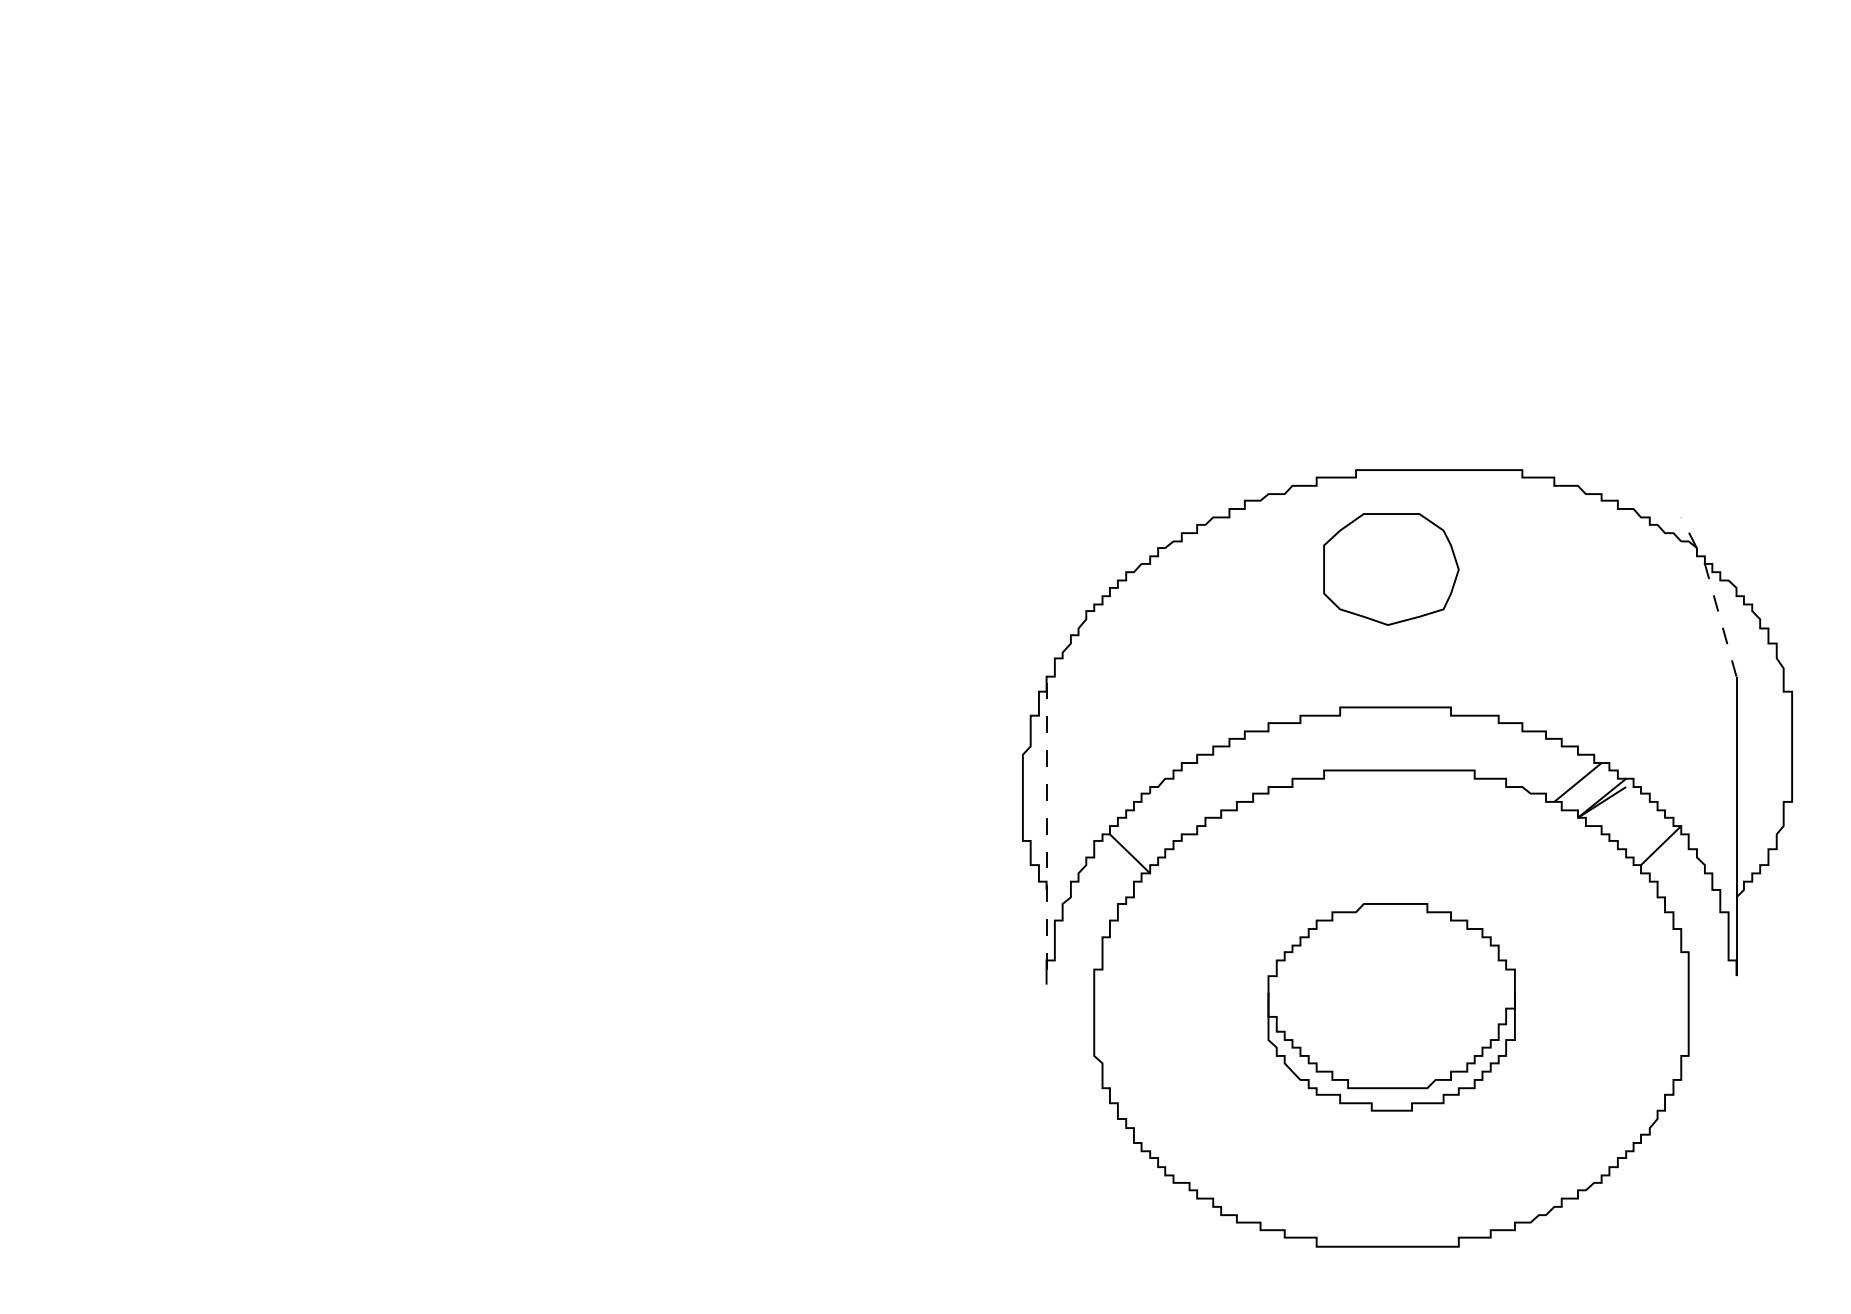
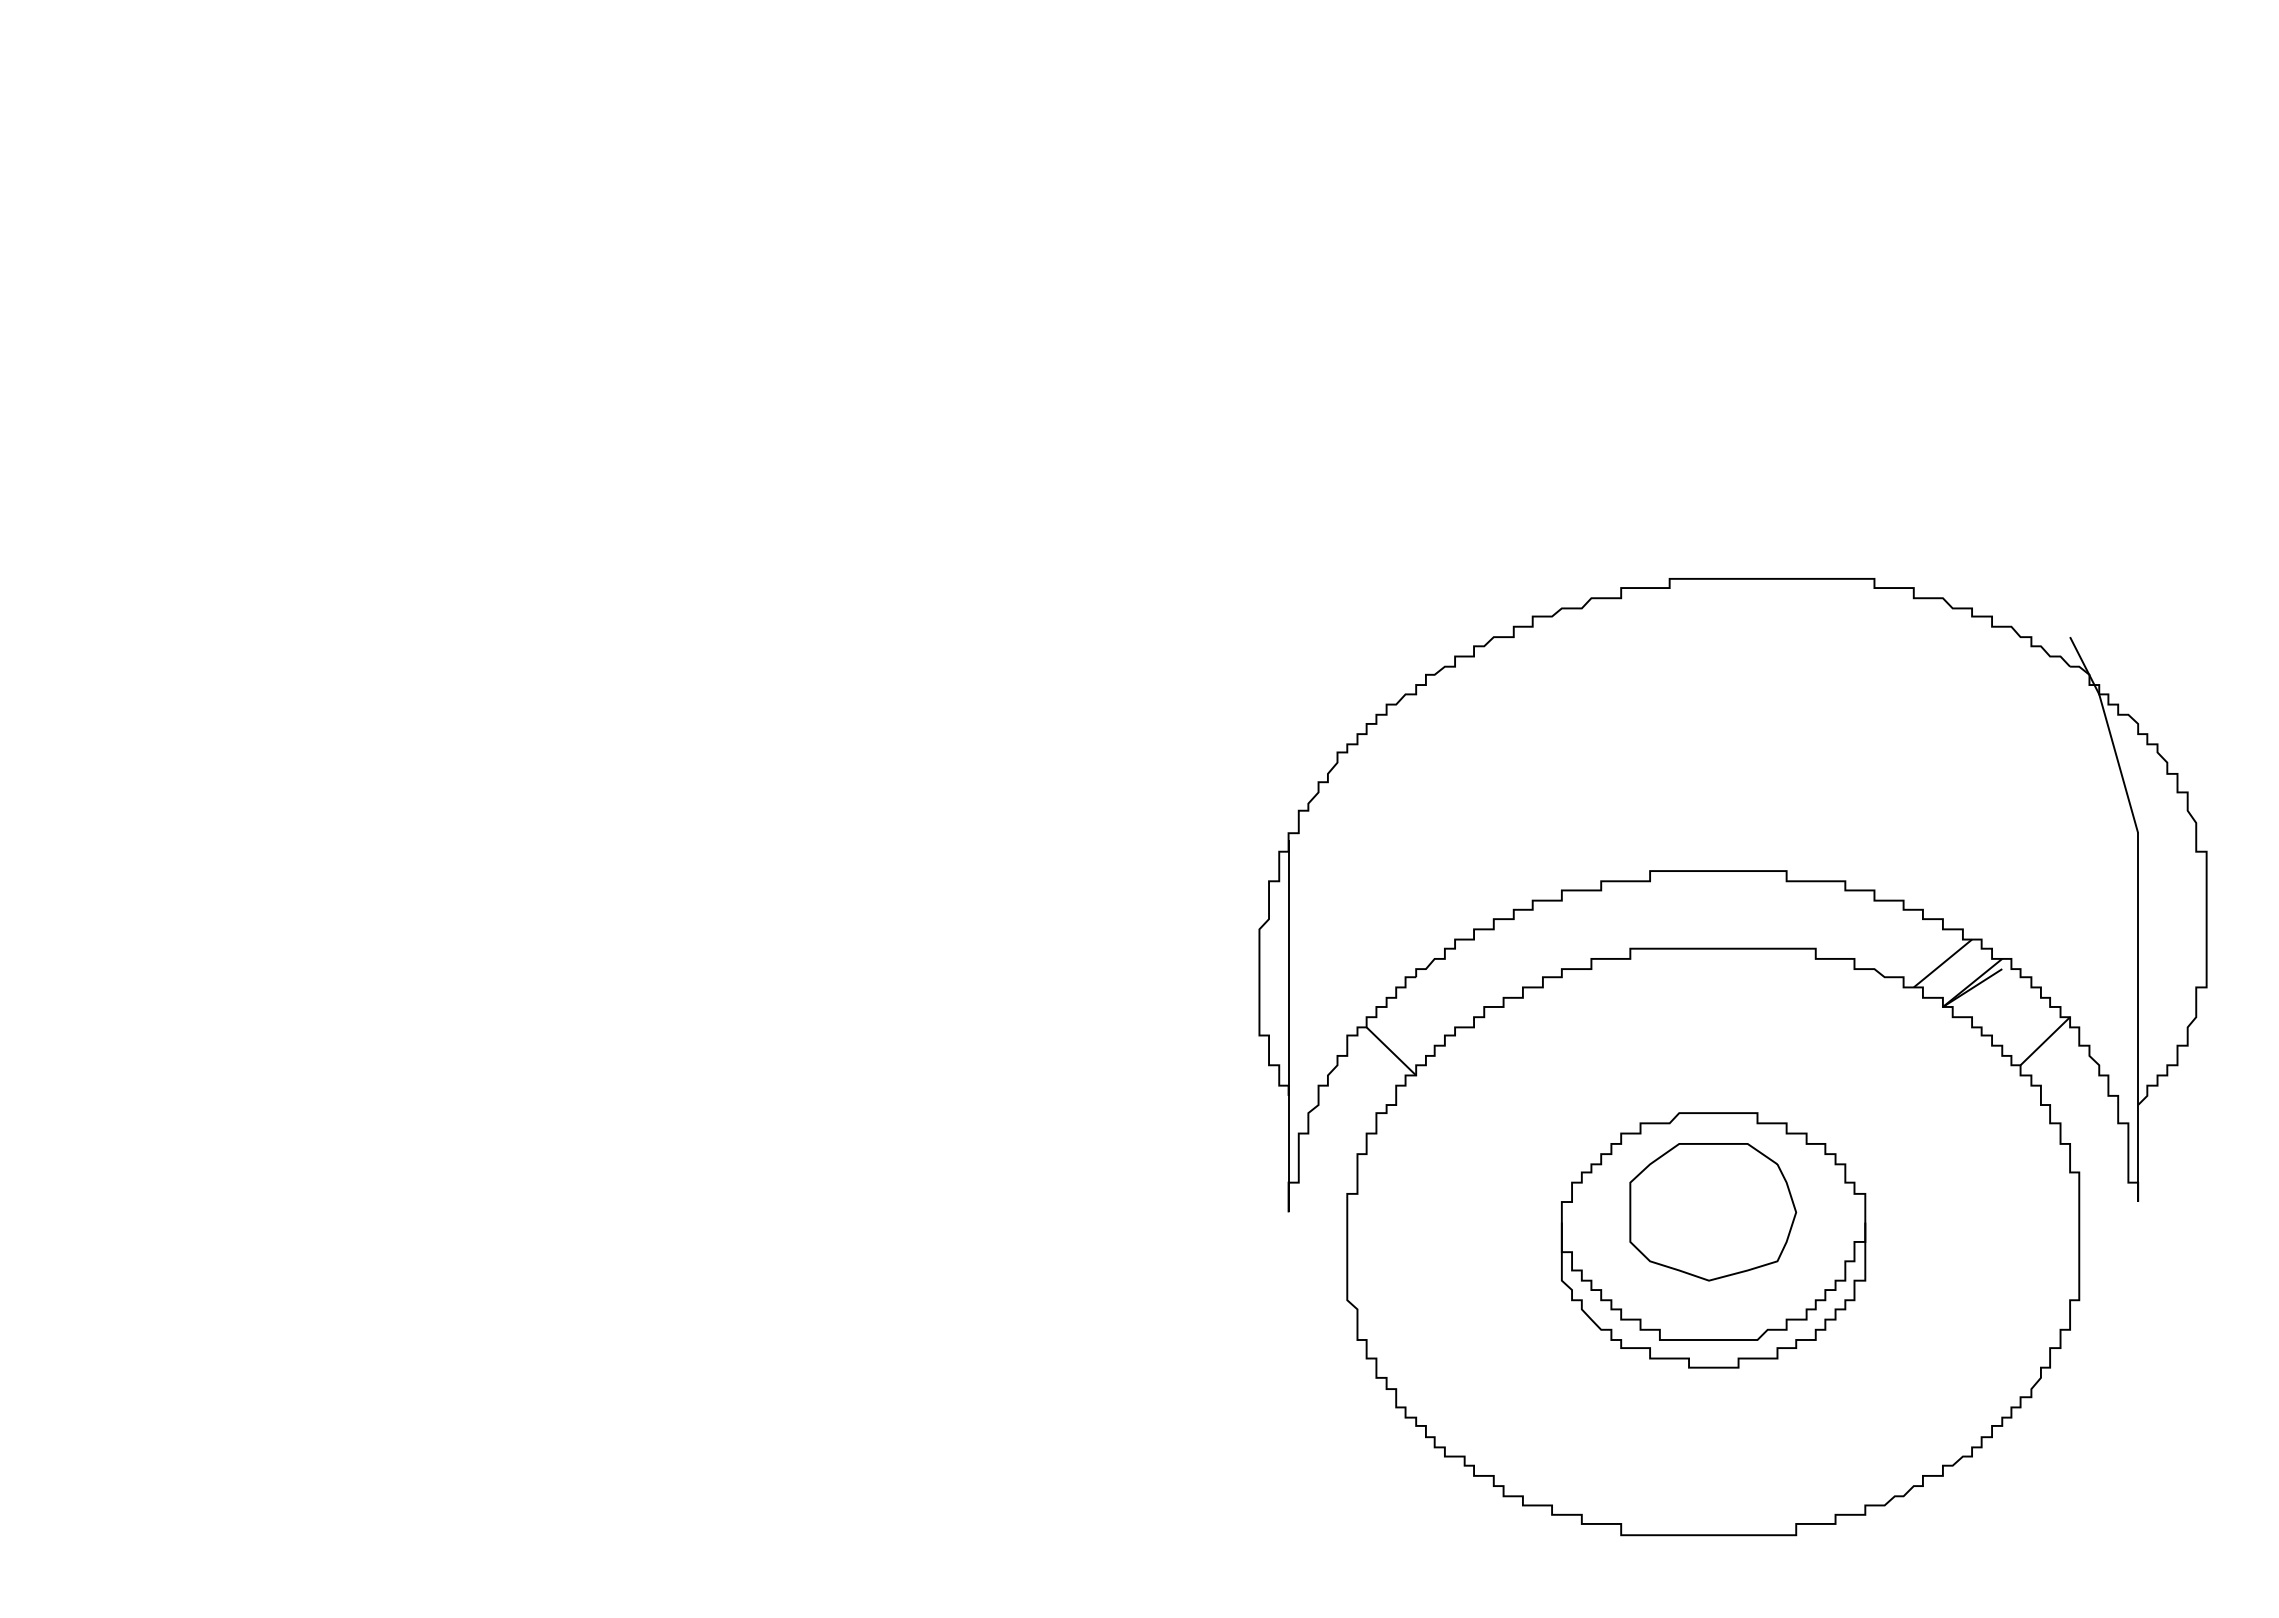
part: (1391, 569) -> (1713, 1212), moved
line: (1713, 594) -> (2109, 731), dashed -> solid
line: (1046, 833) -> (1288, 1026), dashed -> solid

